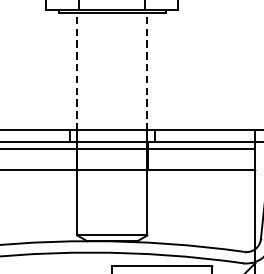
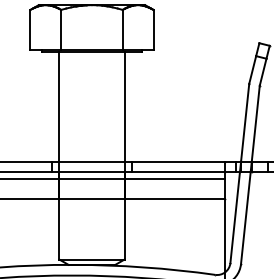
line: (77, 71) -> (59, 106), dashed -> solid
line: (147, 71) -> (124, 106), dashed -> solid

